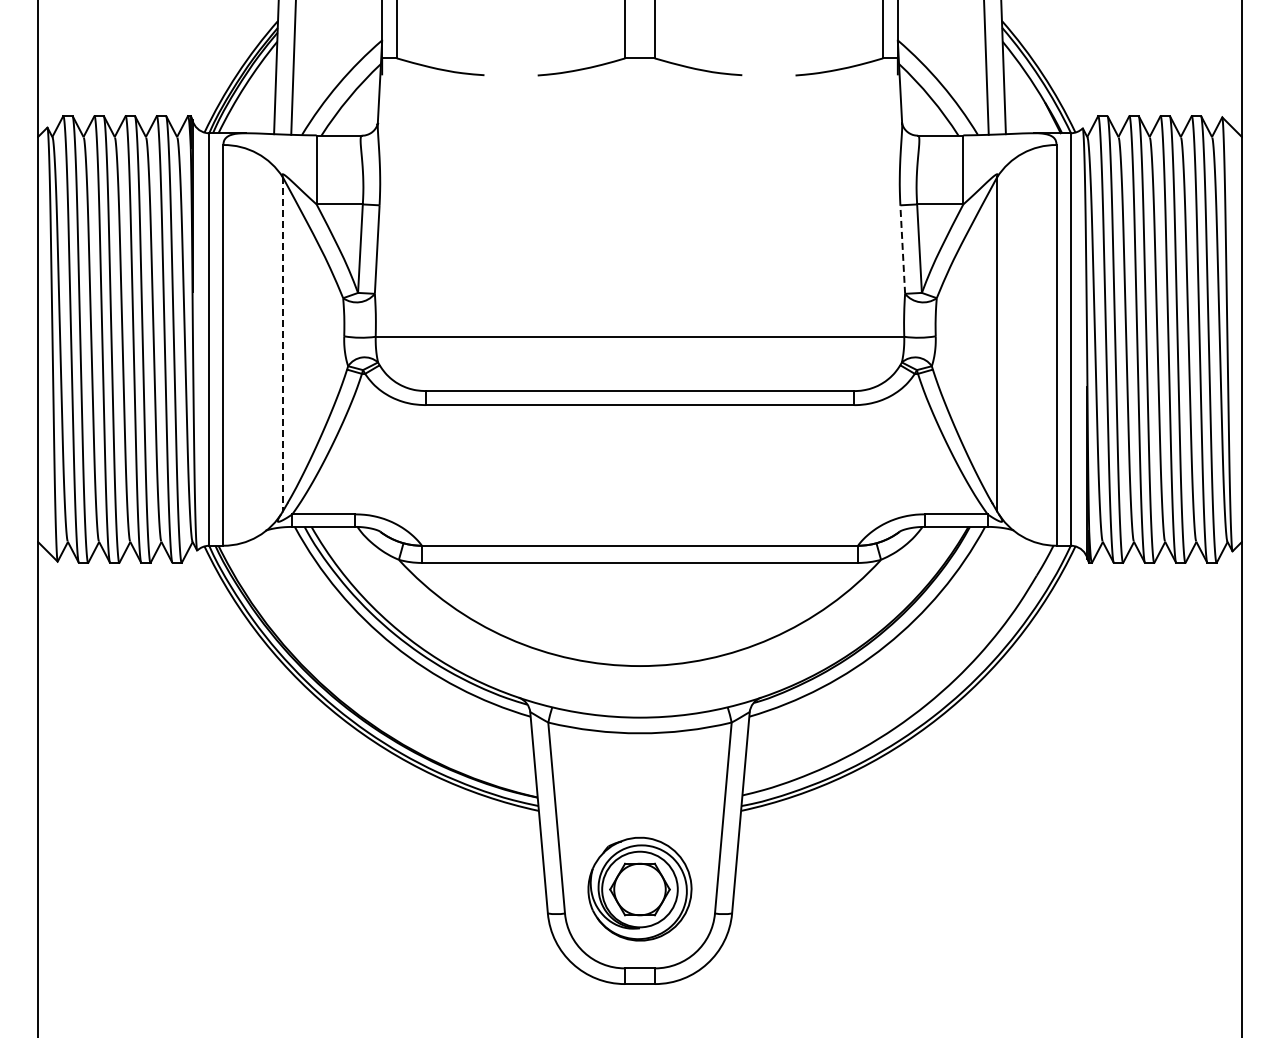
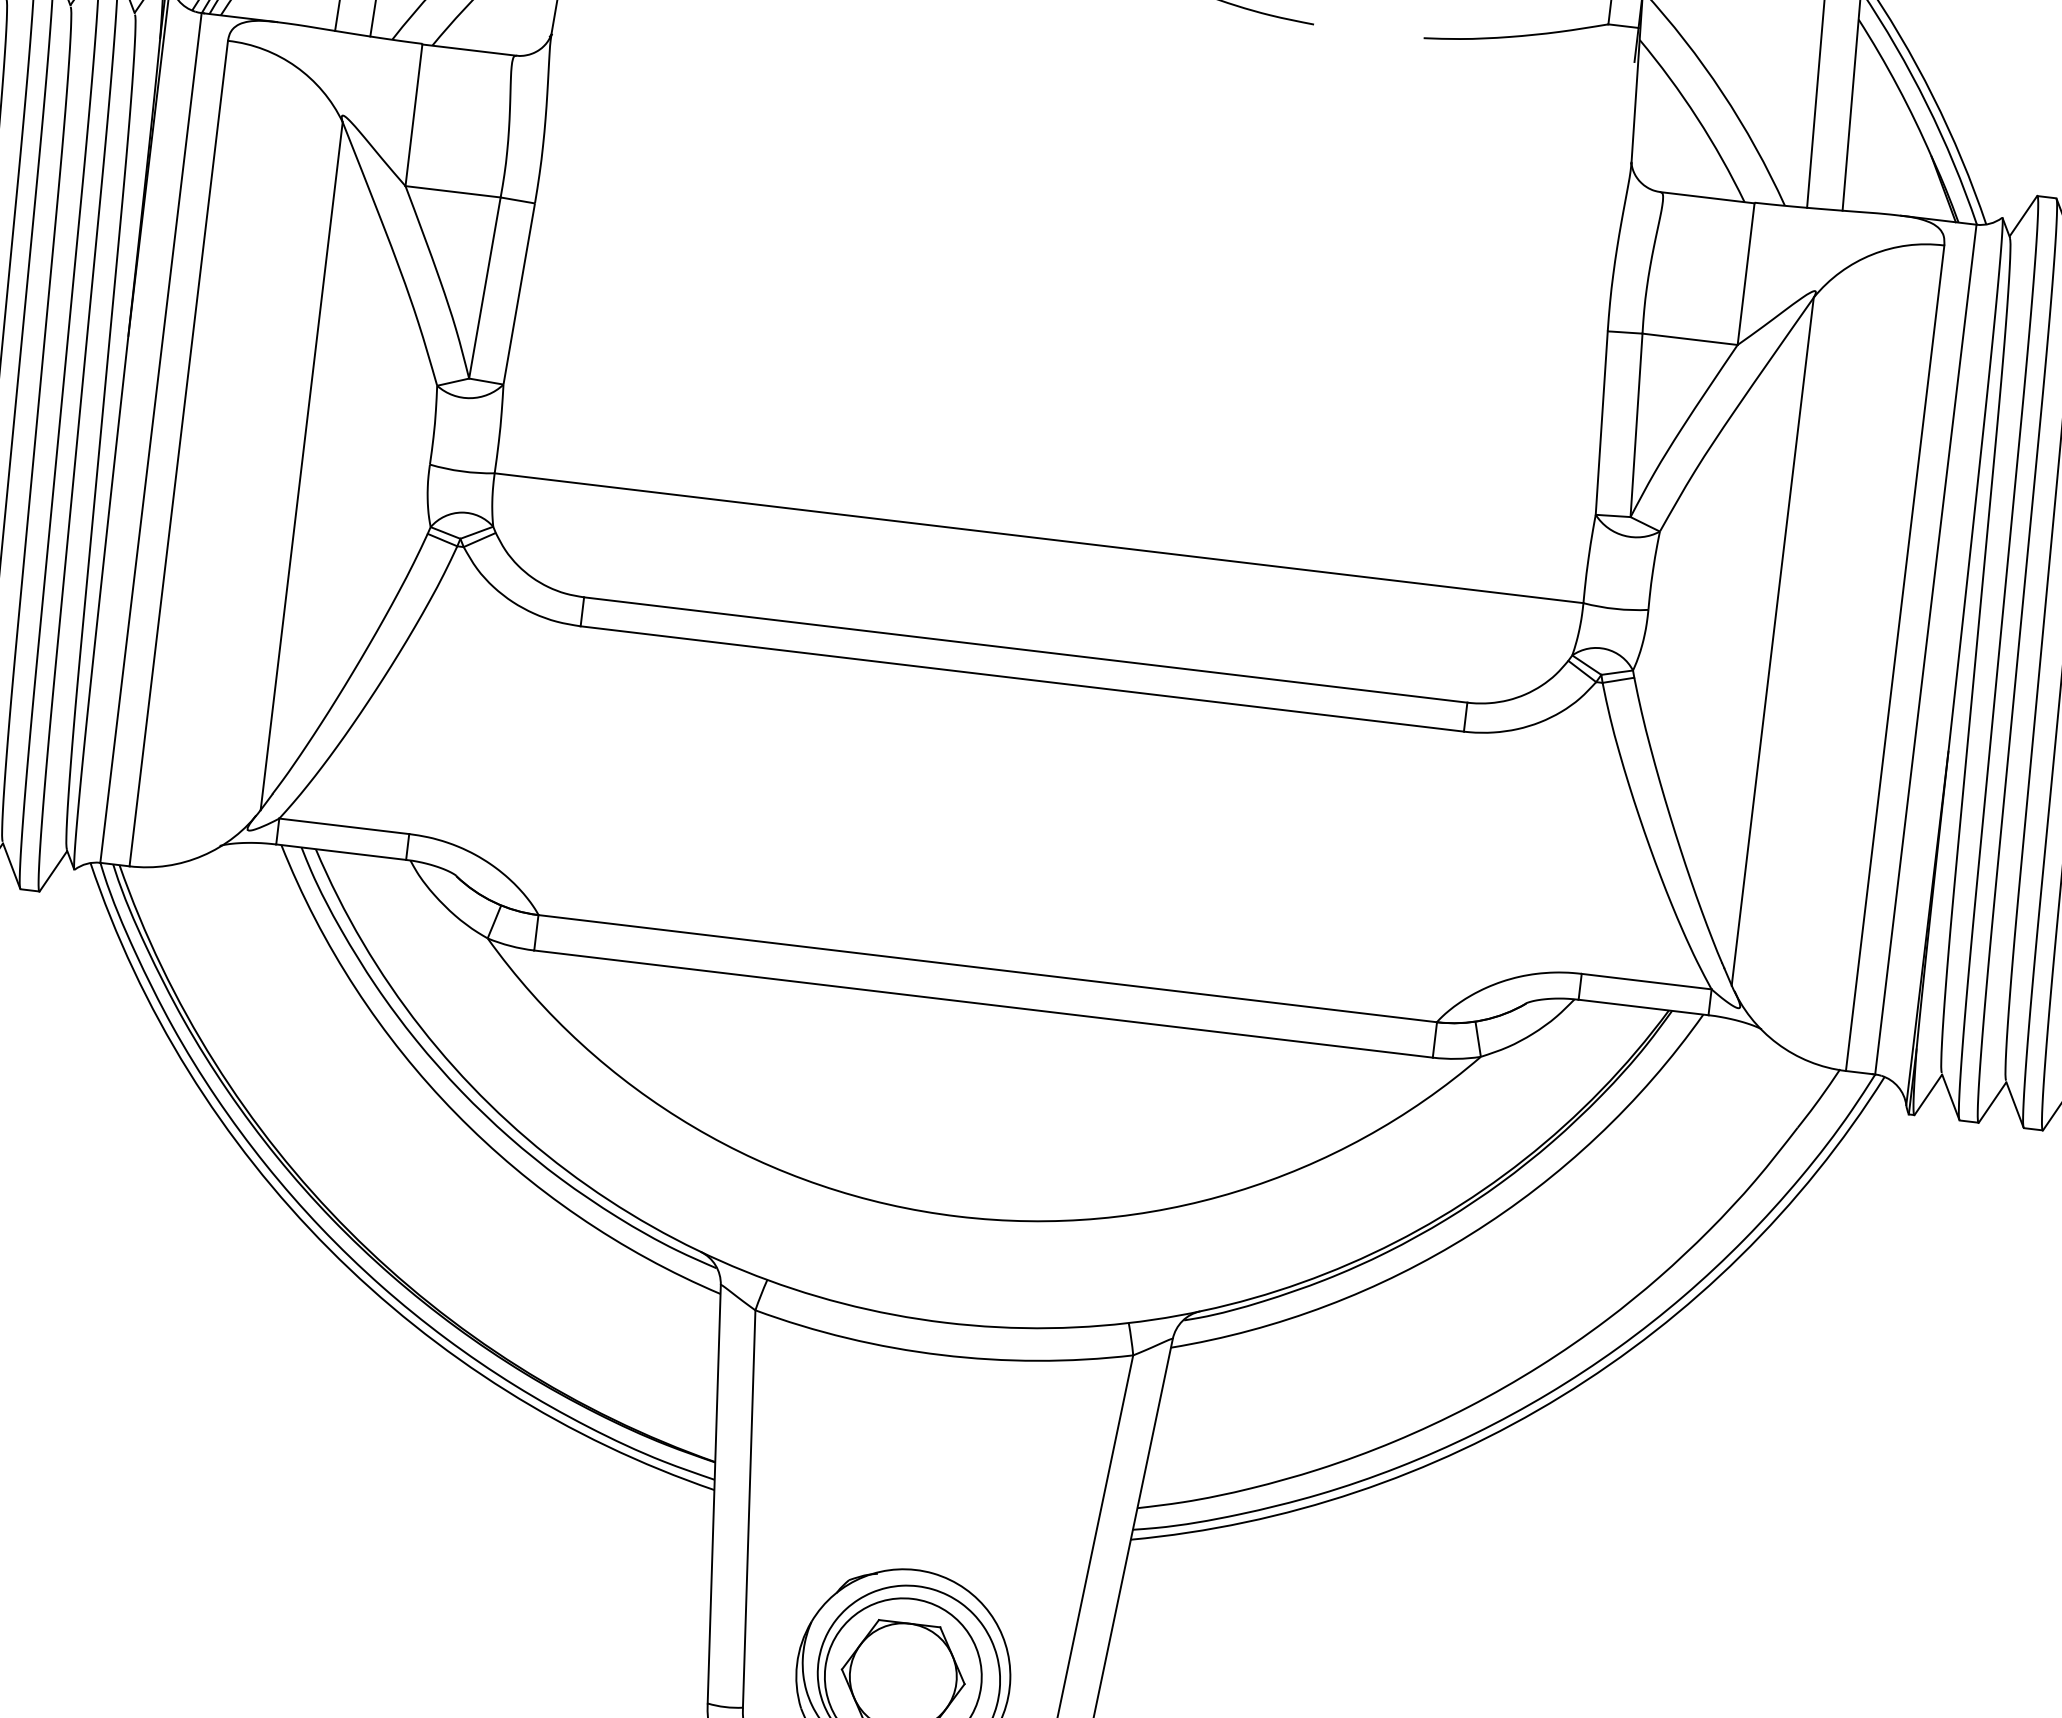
line: (902, 249) -> (1601, 422), dashed -> solid
line: (282, 344) -> (300, 466), dashed -> solid

